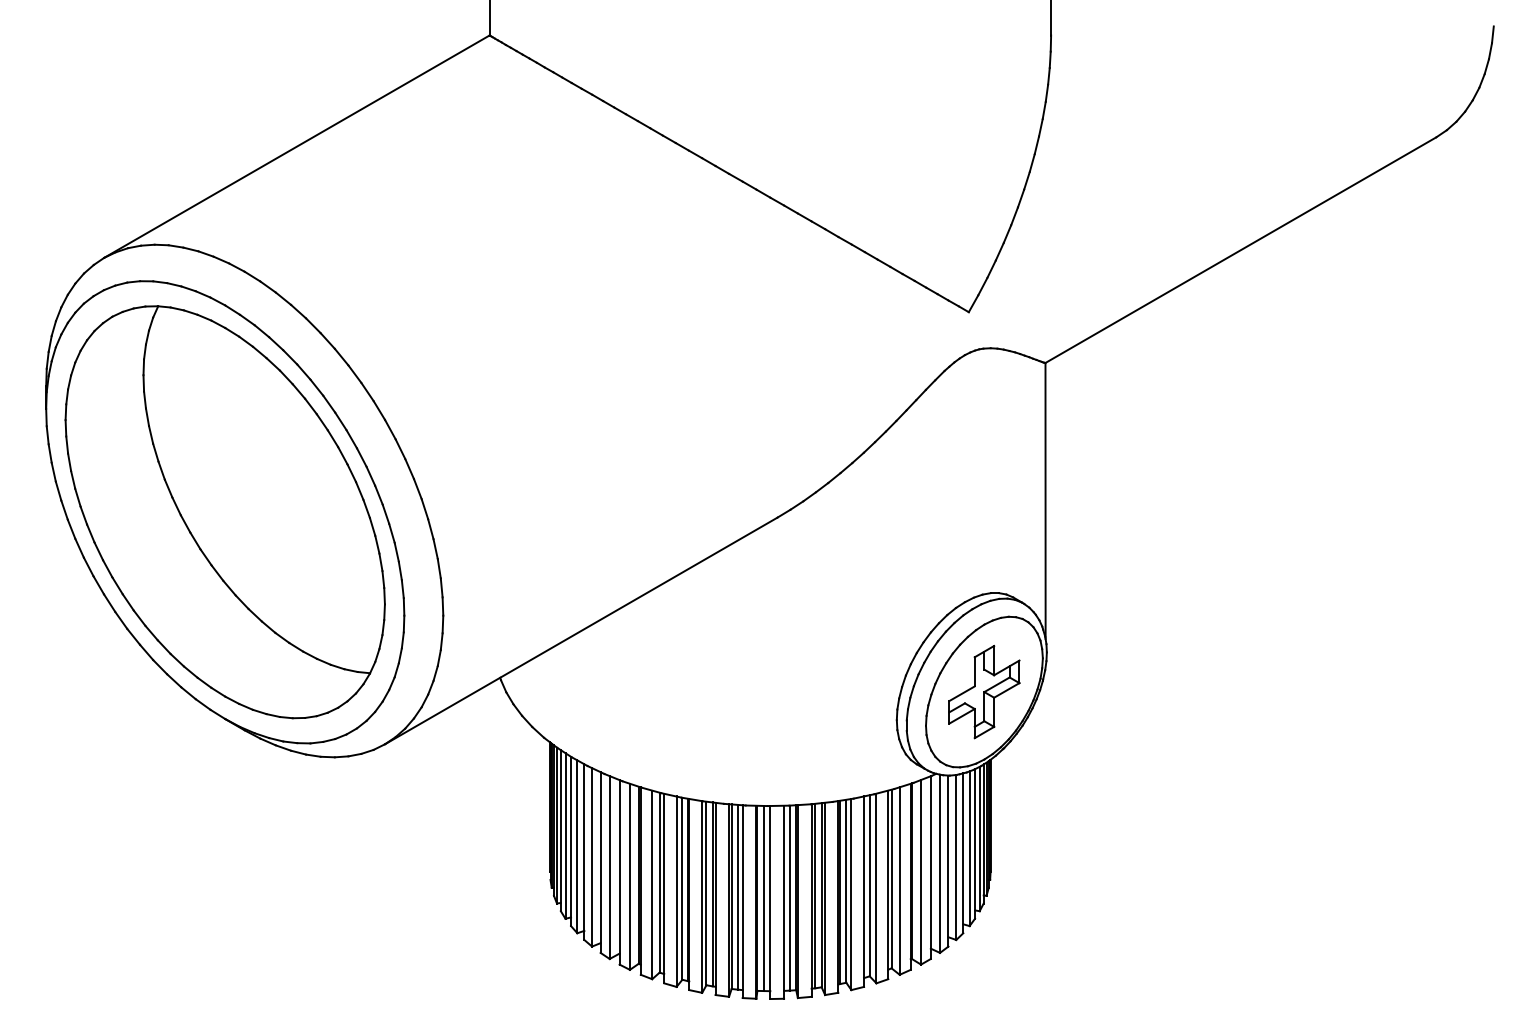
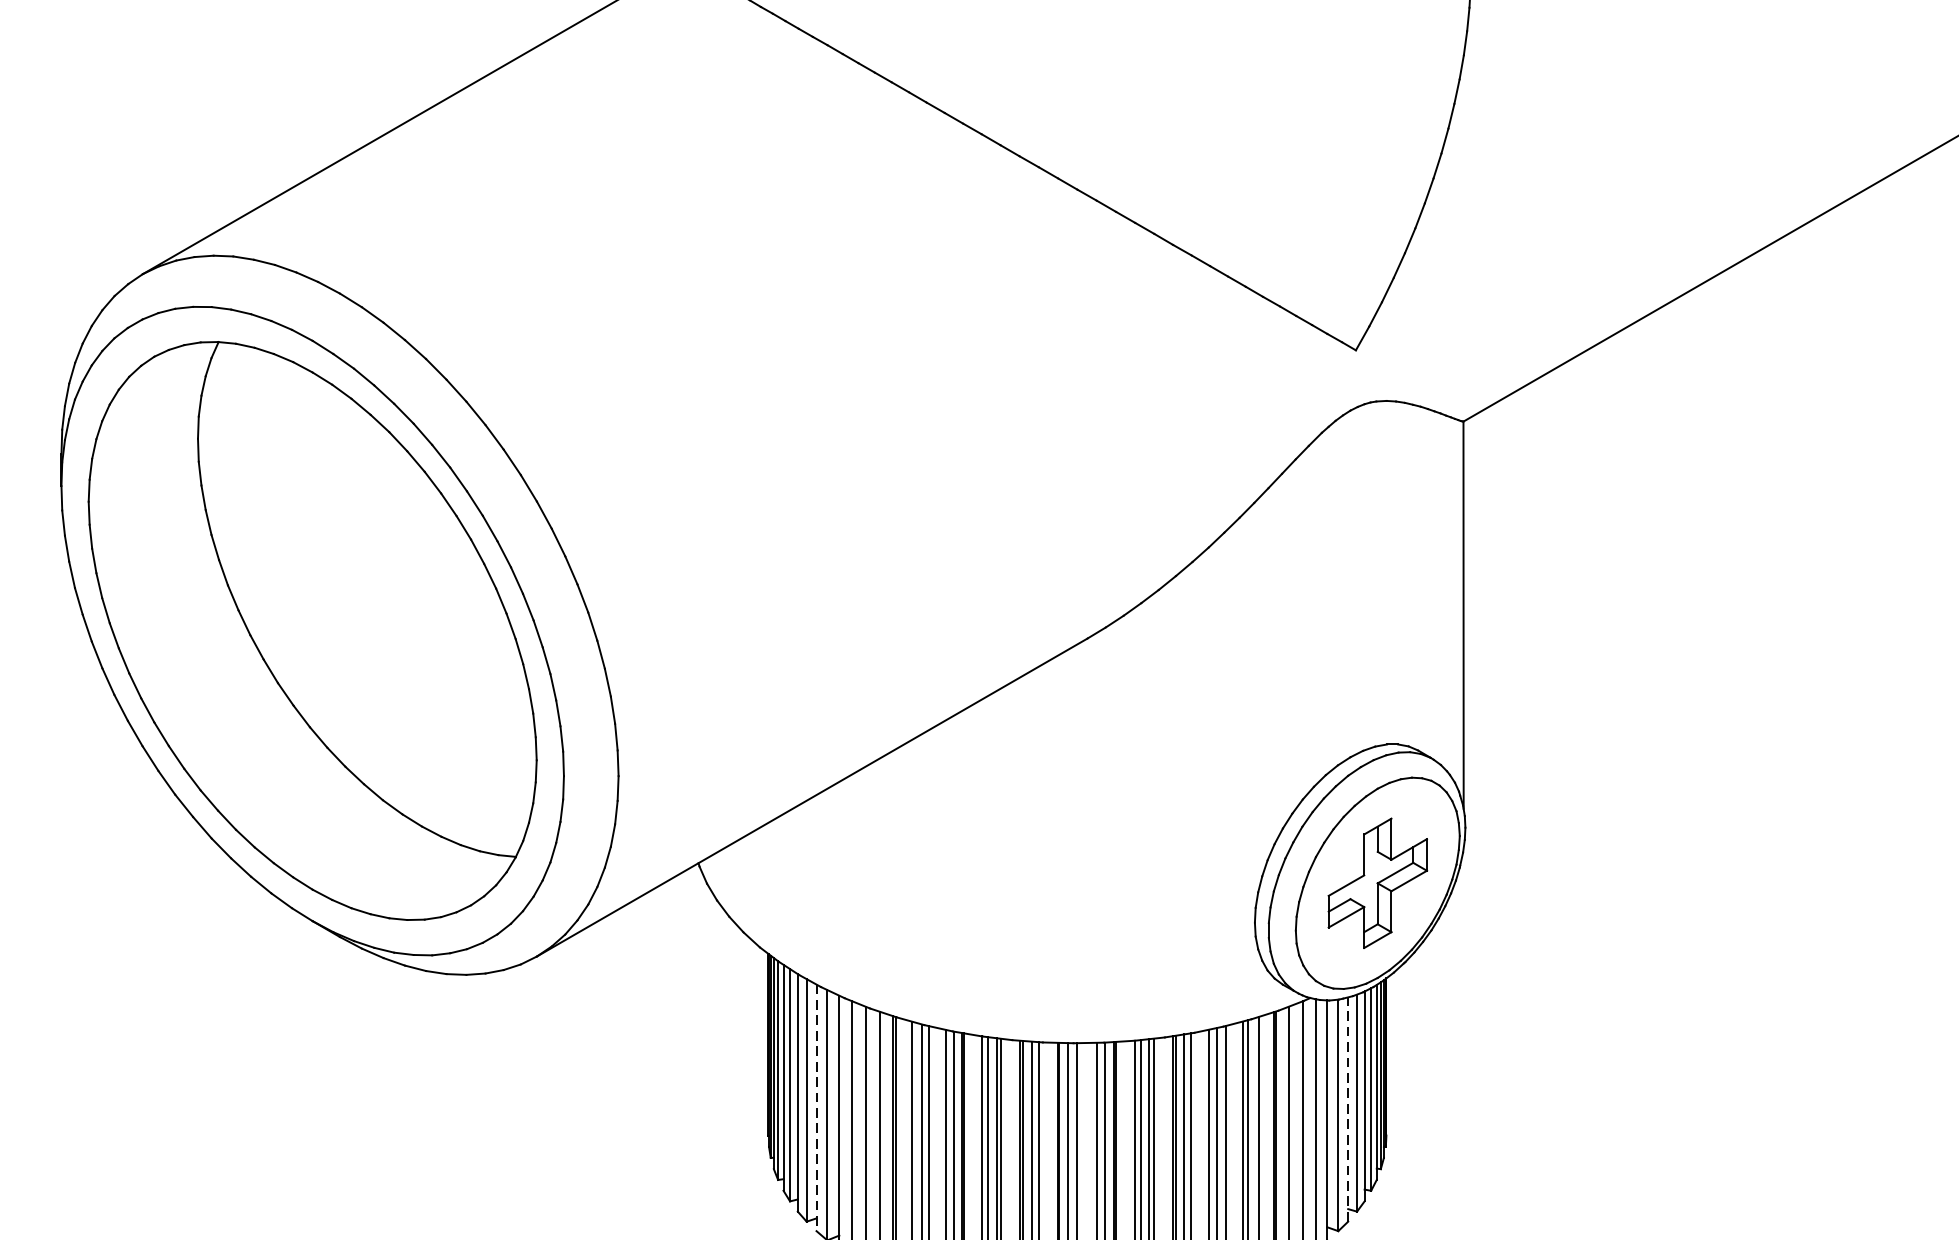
line: (584, 852) -> (816, 1108), solid -> dashed
line: (963, 853) -> (1348, 1109), solid -> dashed

